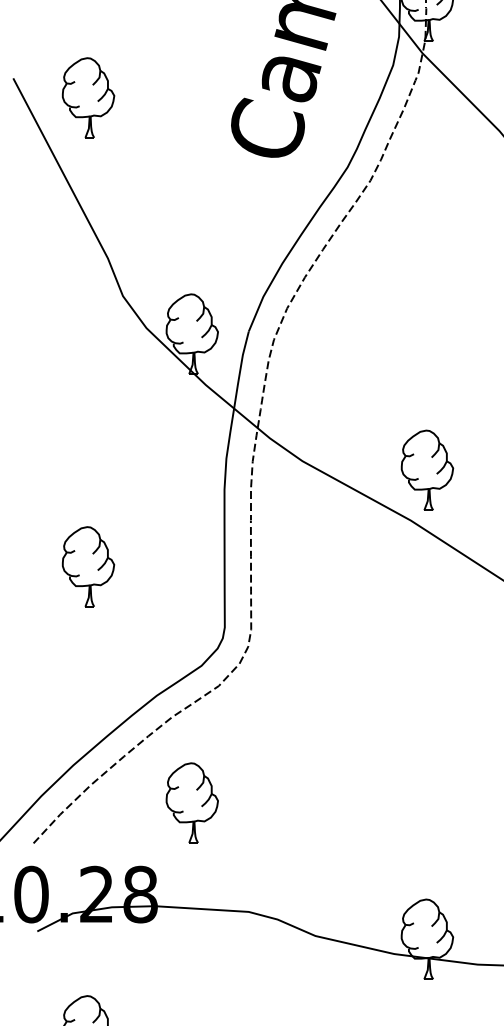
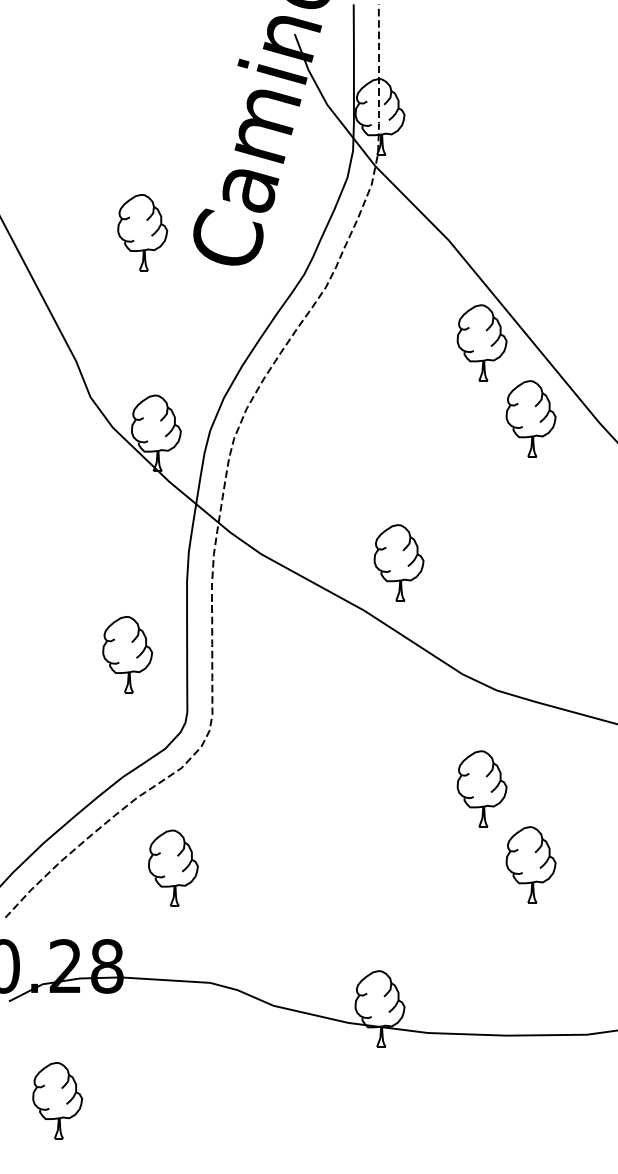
part: (88, 97) -> (142, 232), moved
part: (426, 469) -> (398, 562), moved
part: (88, 566) -> (127, 654), moved
part: (192, 802) -> (173, 867), moved

